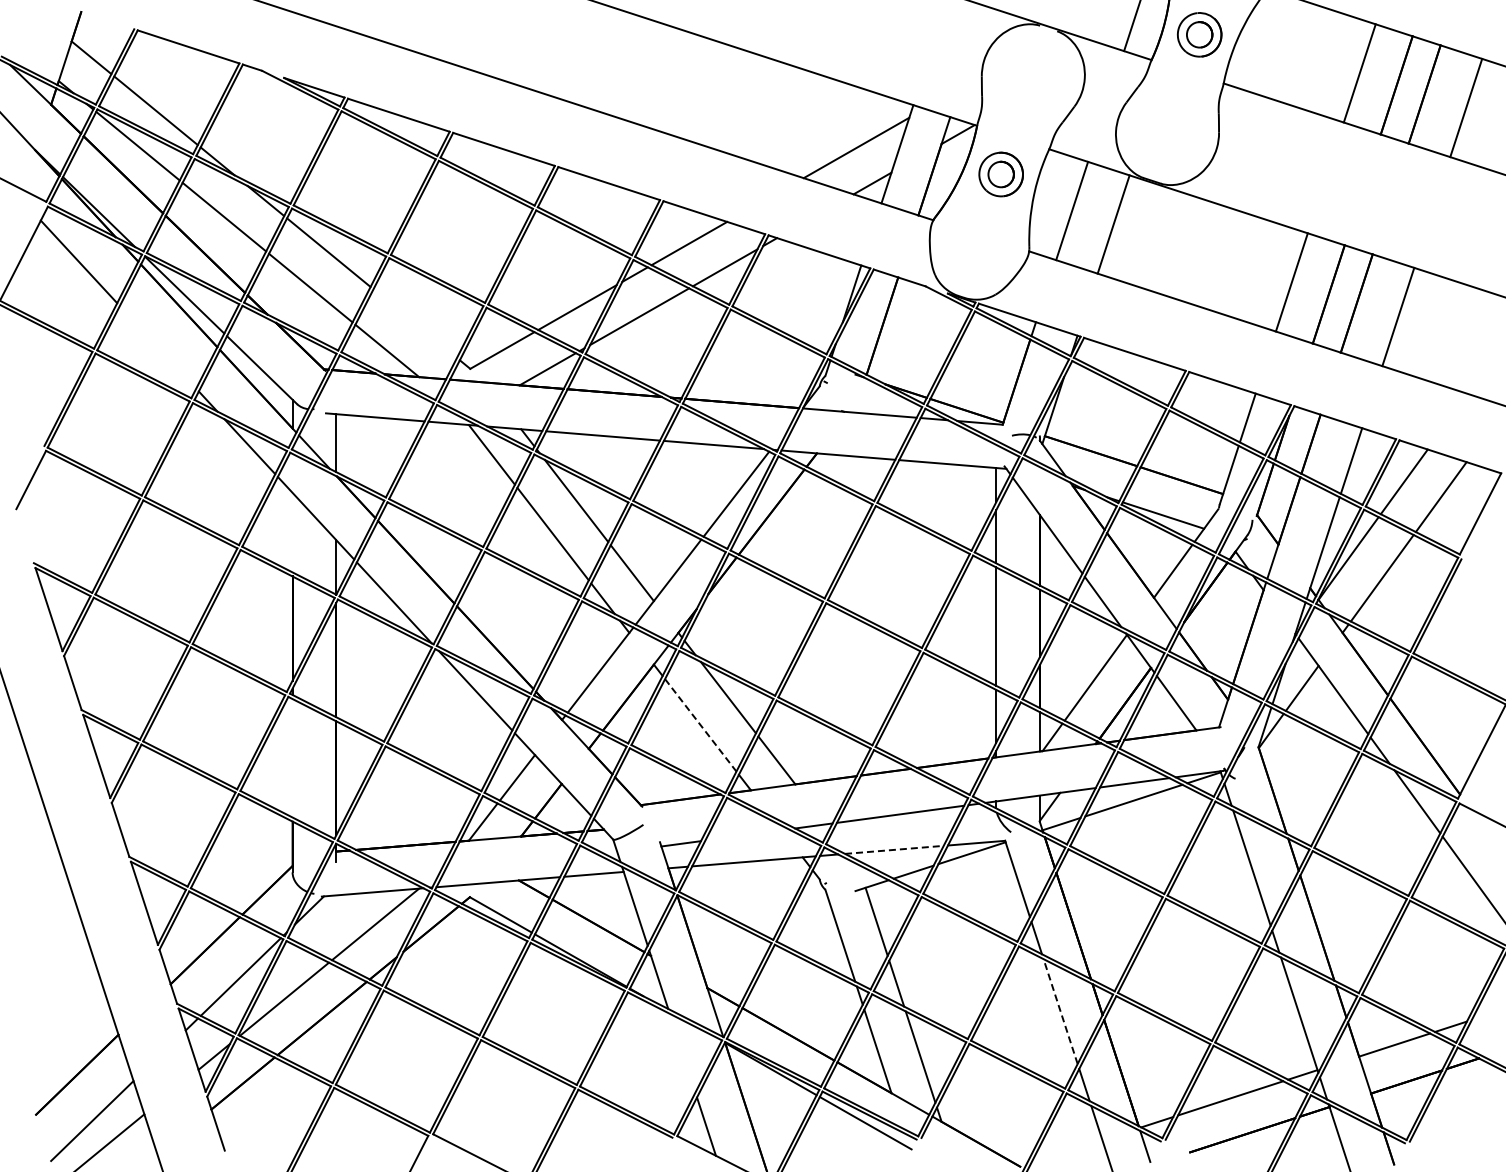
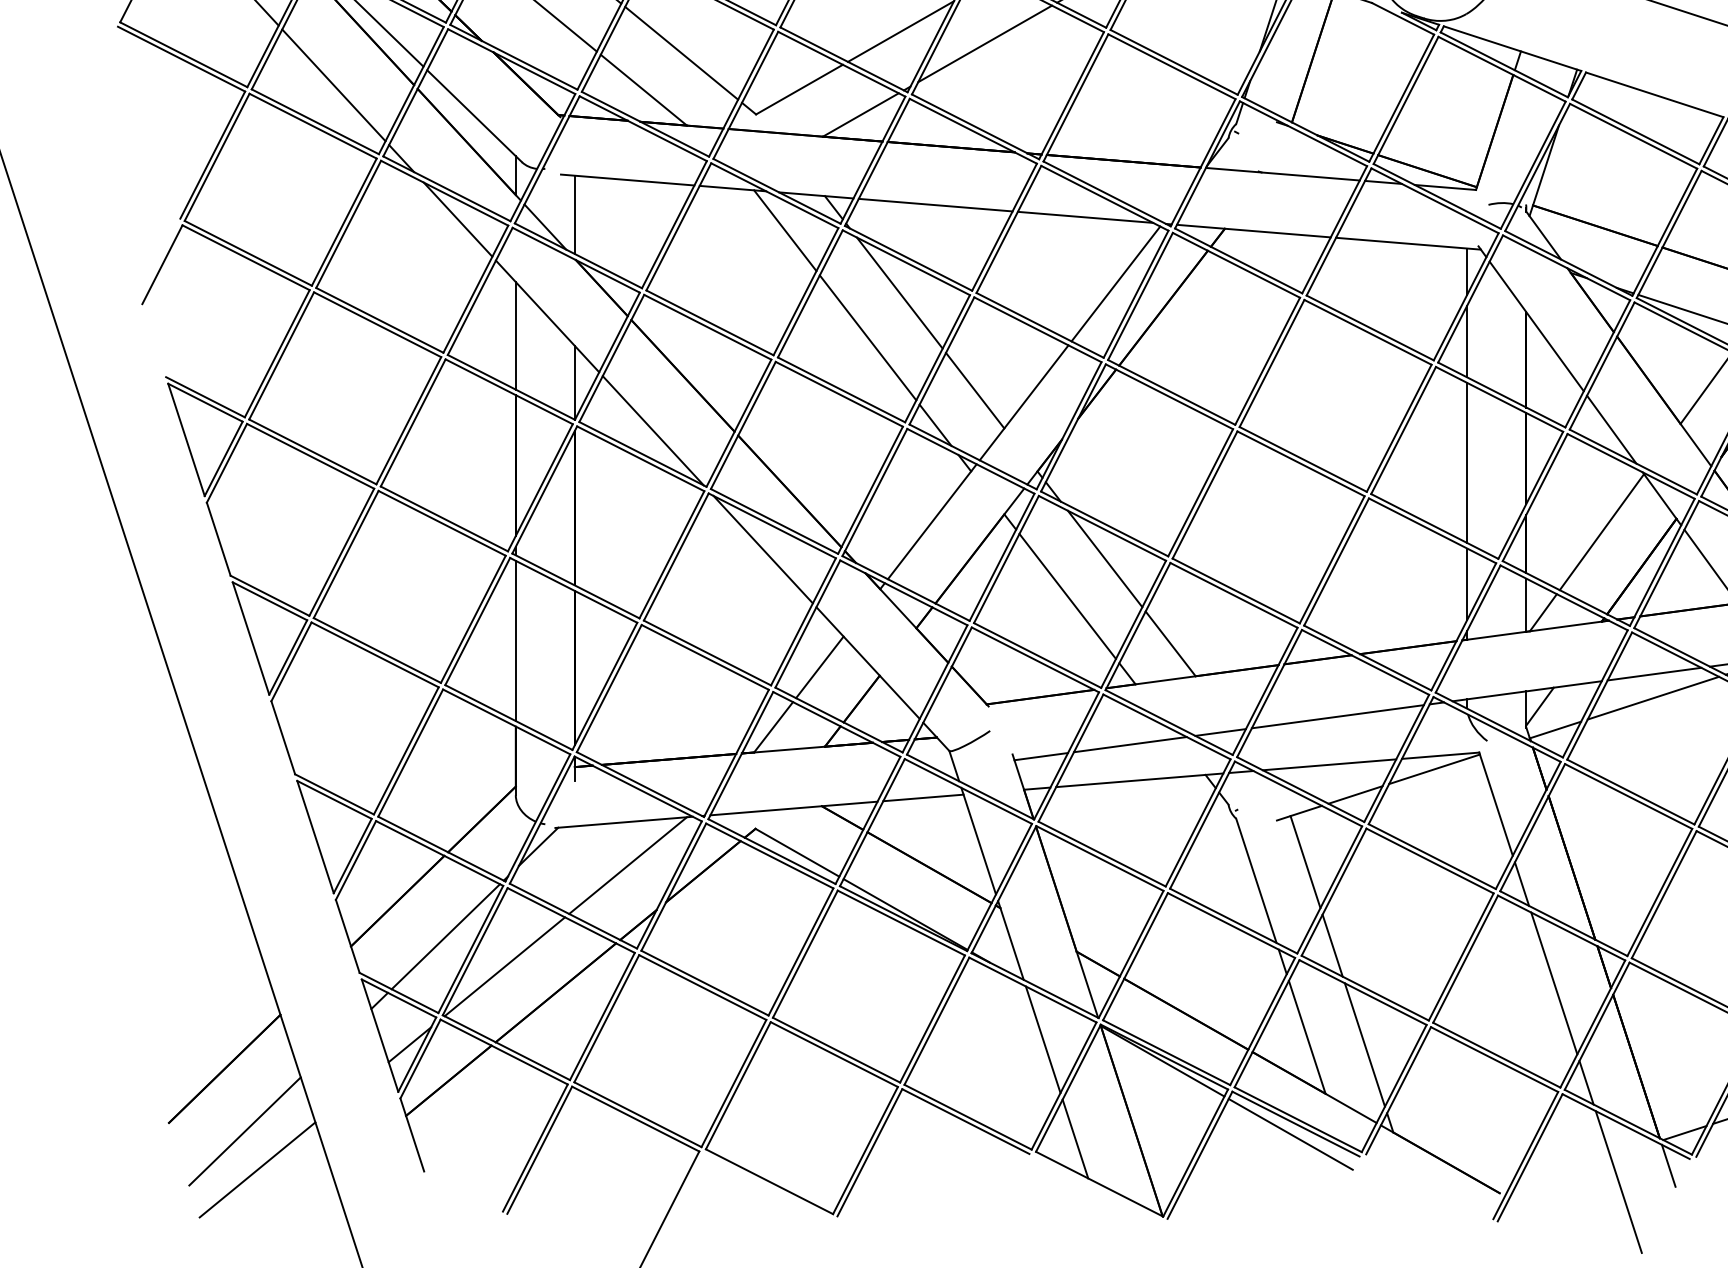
line: (415, 323) -> (682, 53), added
line: (157, 347) -> (333, 85), added
line: (292, 532) -> (515, 335), added
line: (701, 725) -> (1068, 596), dashed -> solid
line: (292, 758) -> (515, 641), added
line: (746, 834) -> (1129, 744), added
line: (894, 849) -> (1329, 764), dashed -> solid
line: (1060, 1011) -> (1554, 983), dashed -> solid
line: (682, 1052) -> (1043, 1038), added

